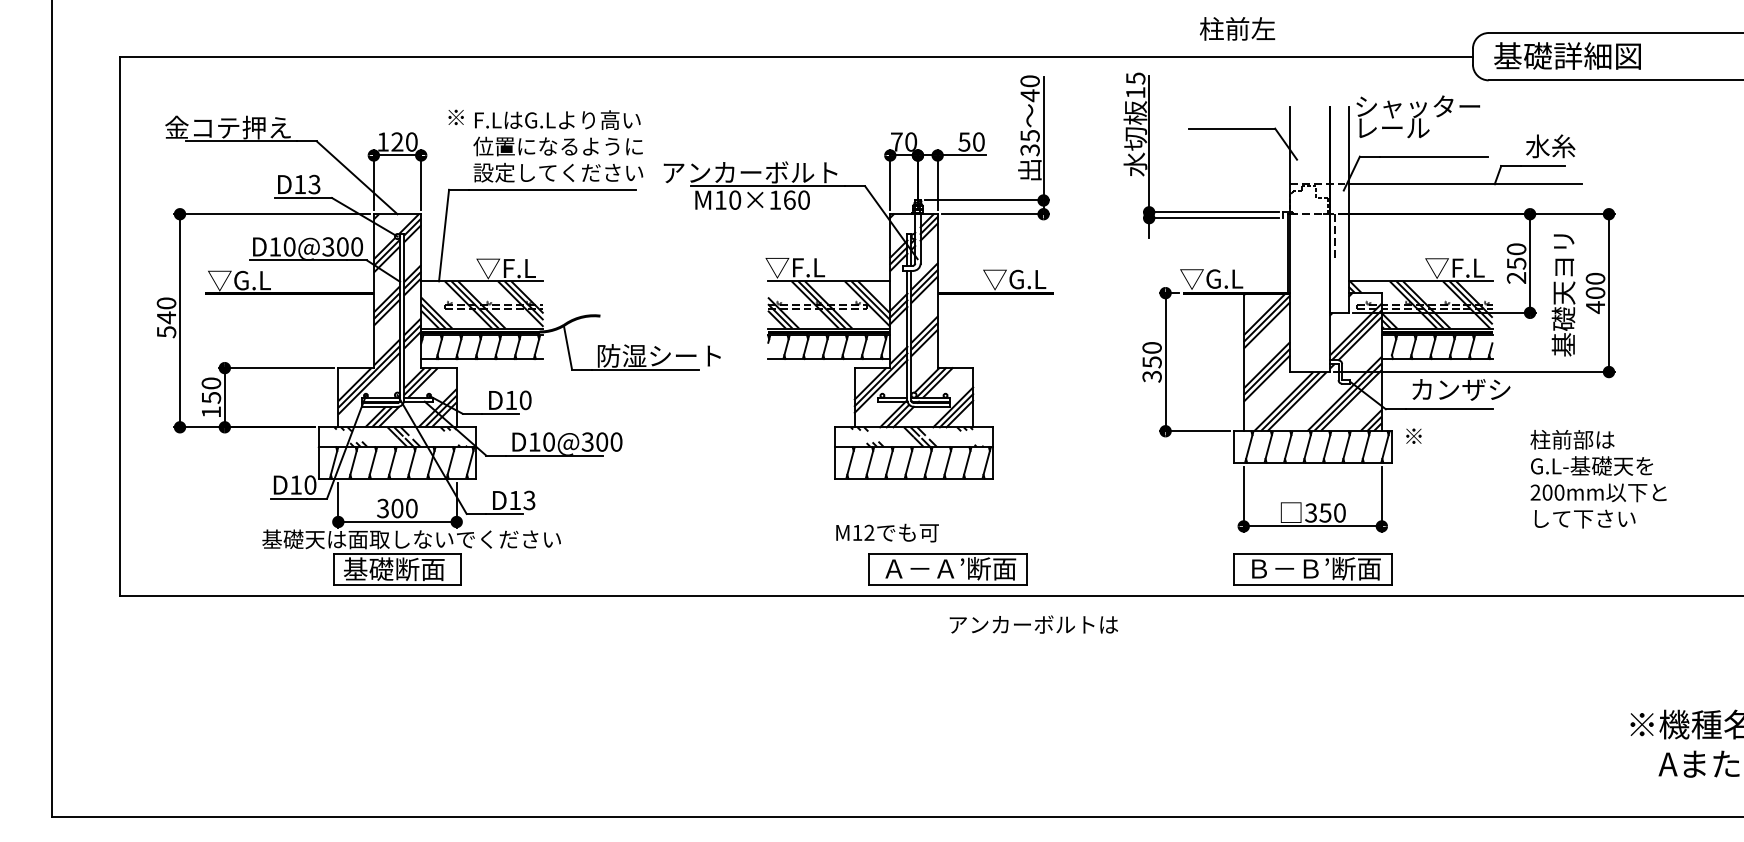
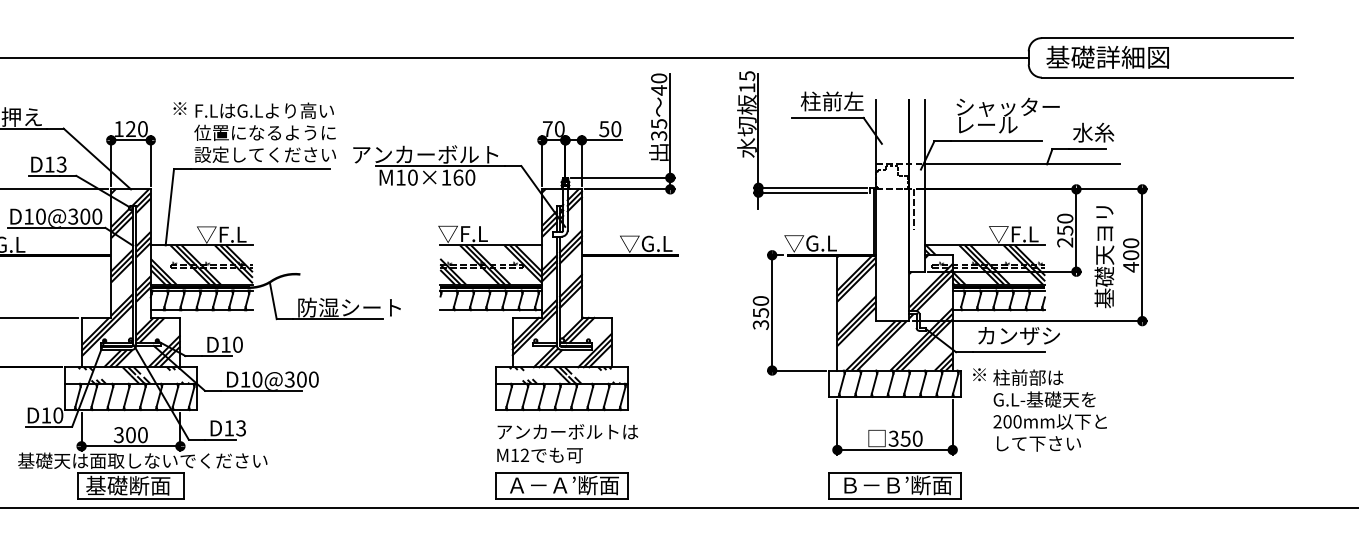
text: (1237, 28) -> (832, 101), moved
text: (1417, 116) -> (1007, 115), moved
text: (1598, 479) -> (1050, 410), moved
part: (947, 569) -> (561, 485), moved
text: (1033, 624) -> (567, 431), moved

